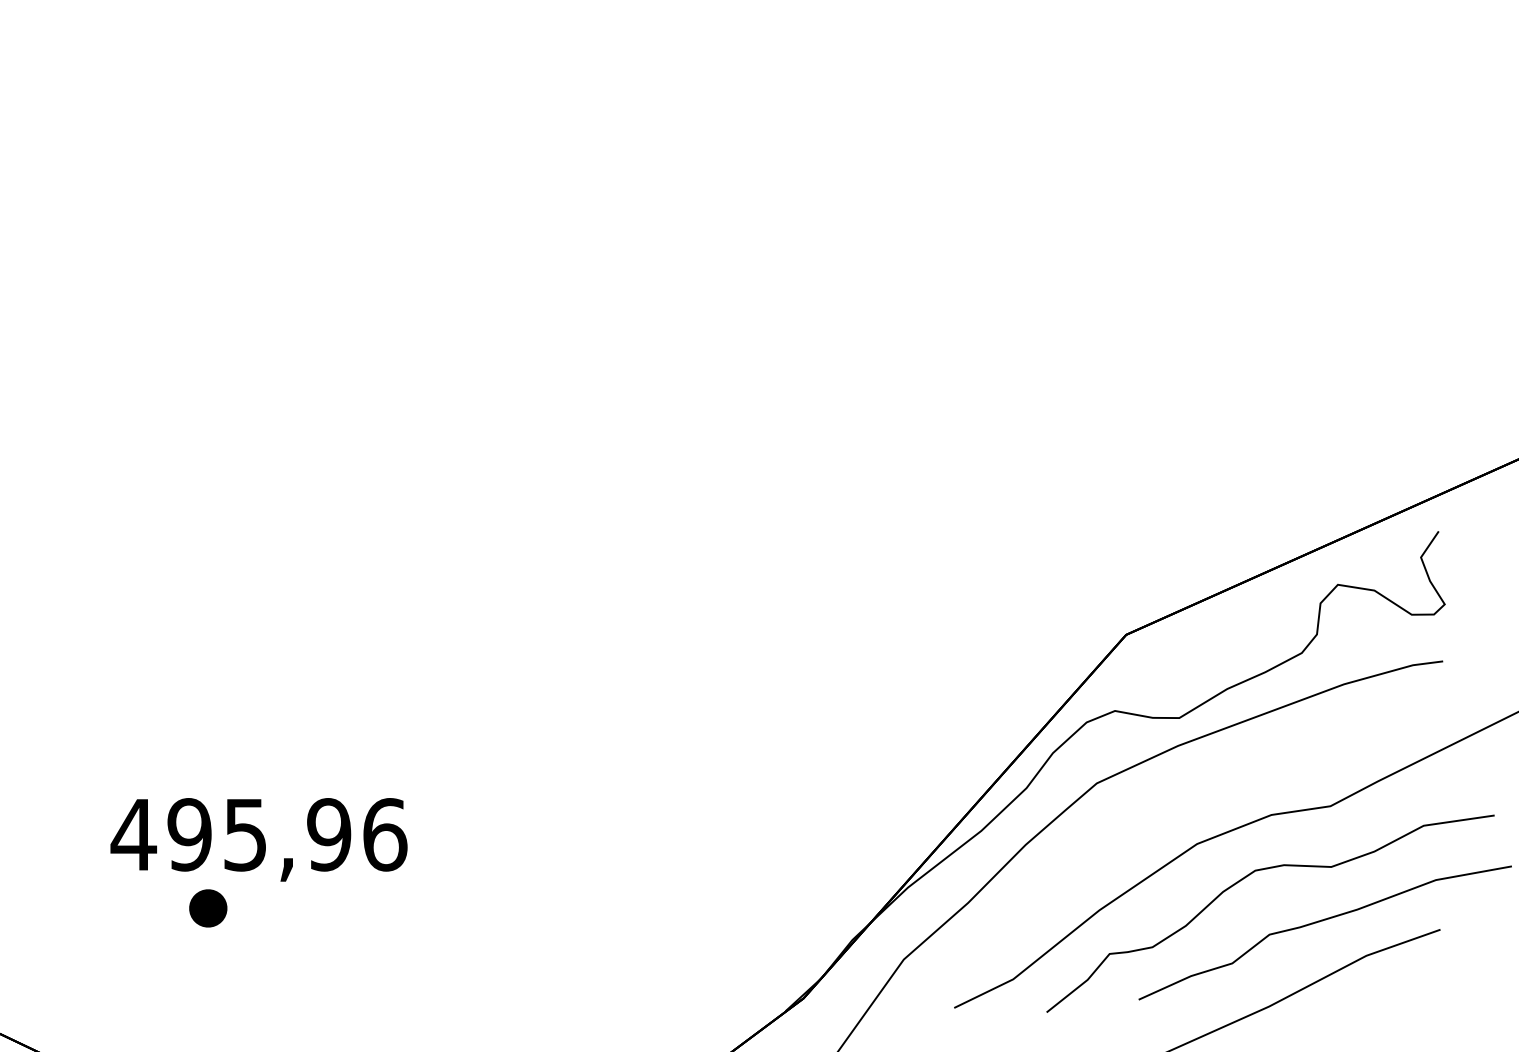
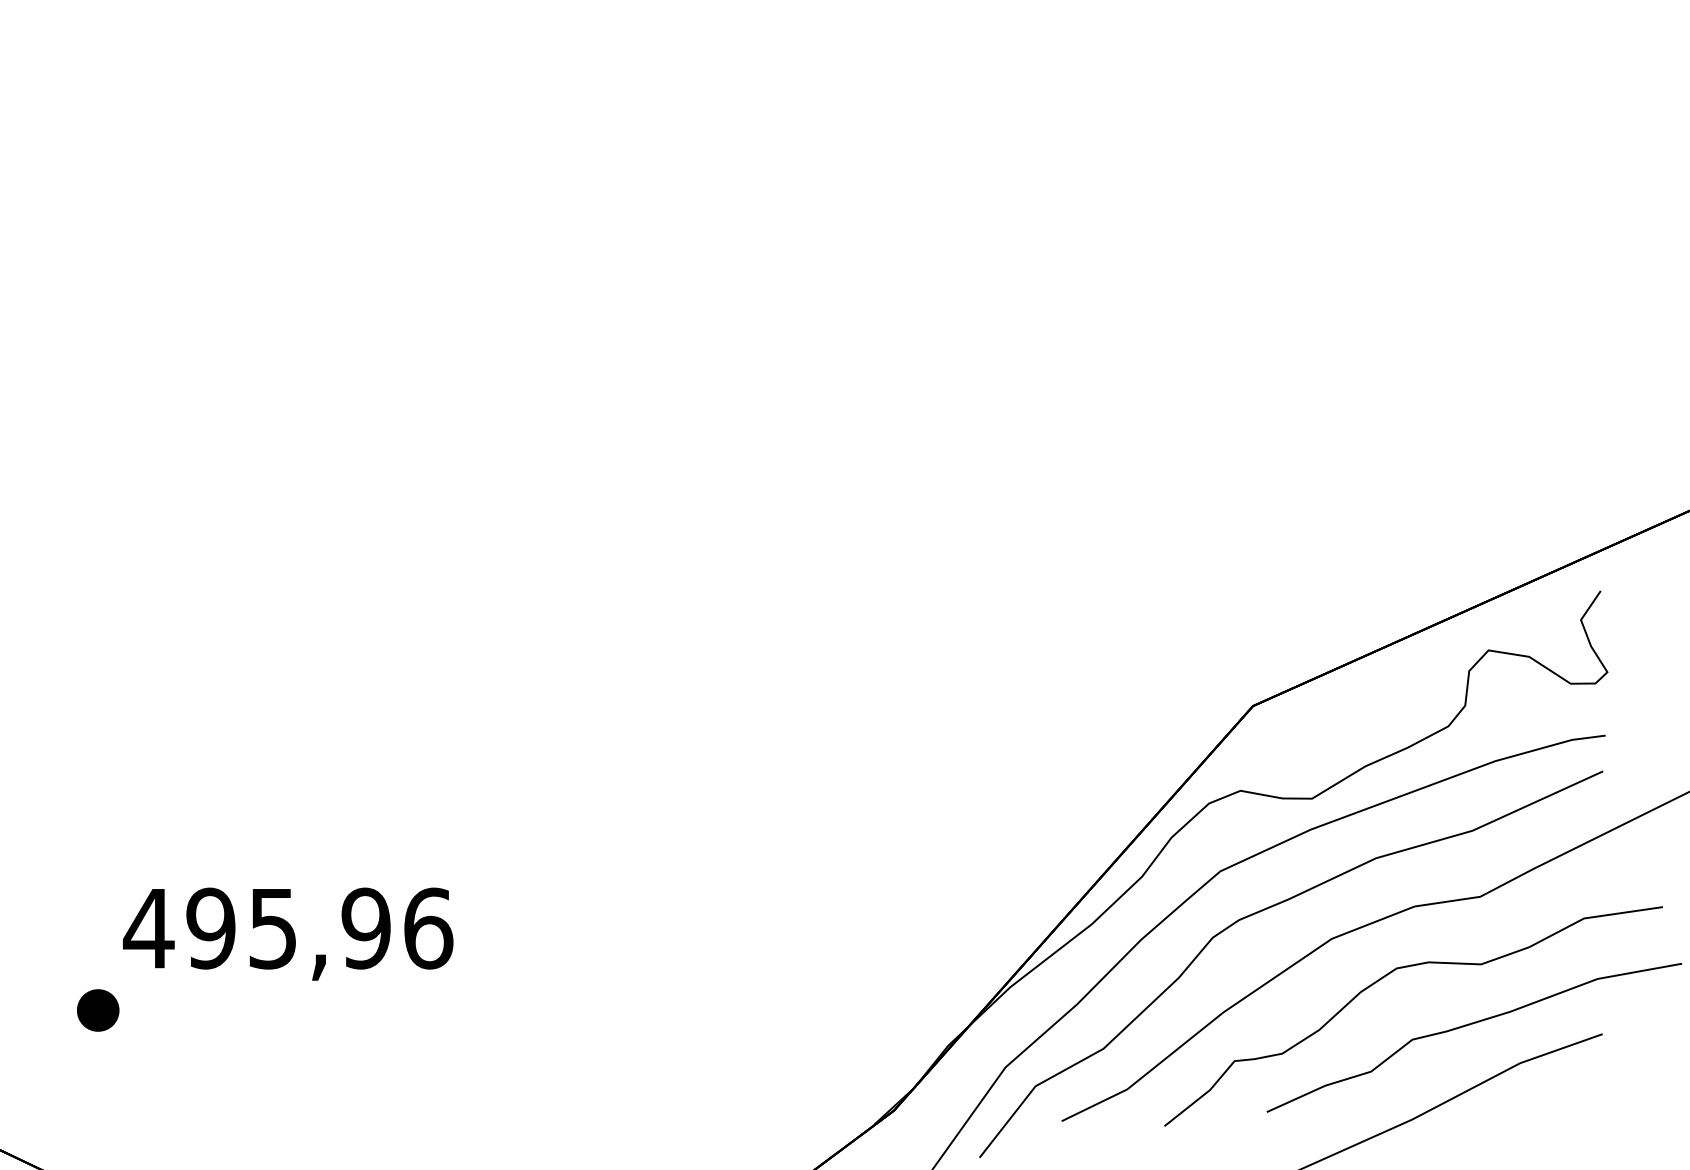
curve: (1142, 816) -> (1271, 908), added
part: (208, 908) -> (98, 1010), moved

